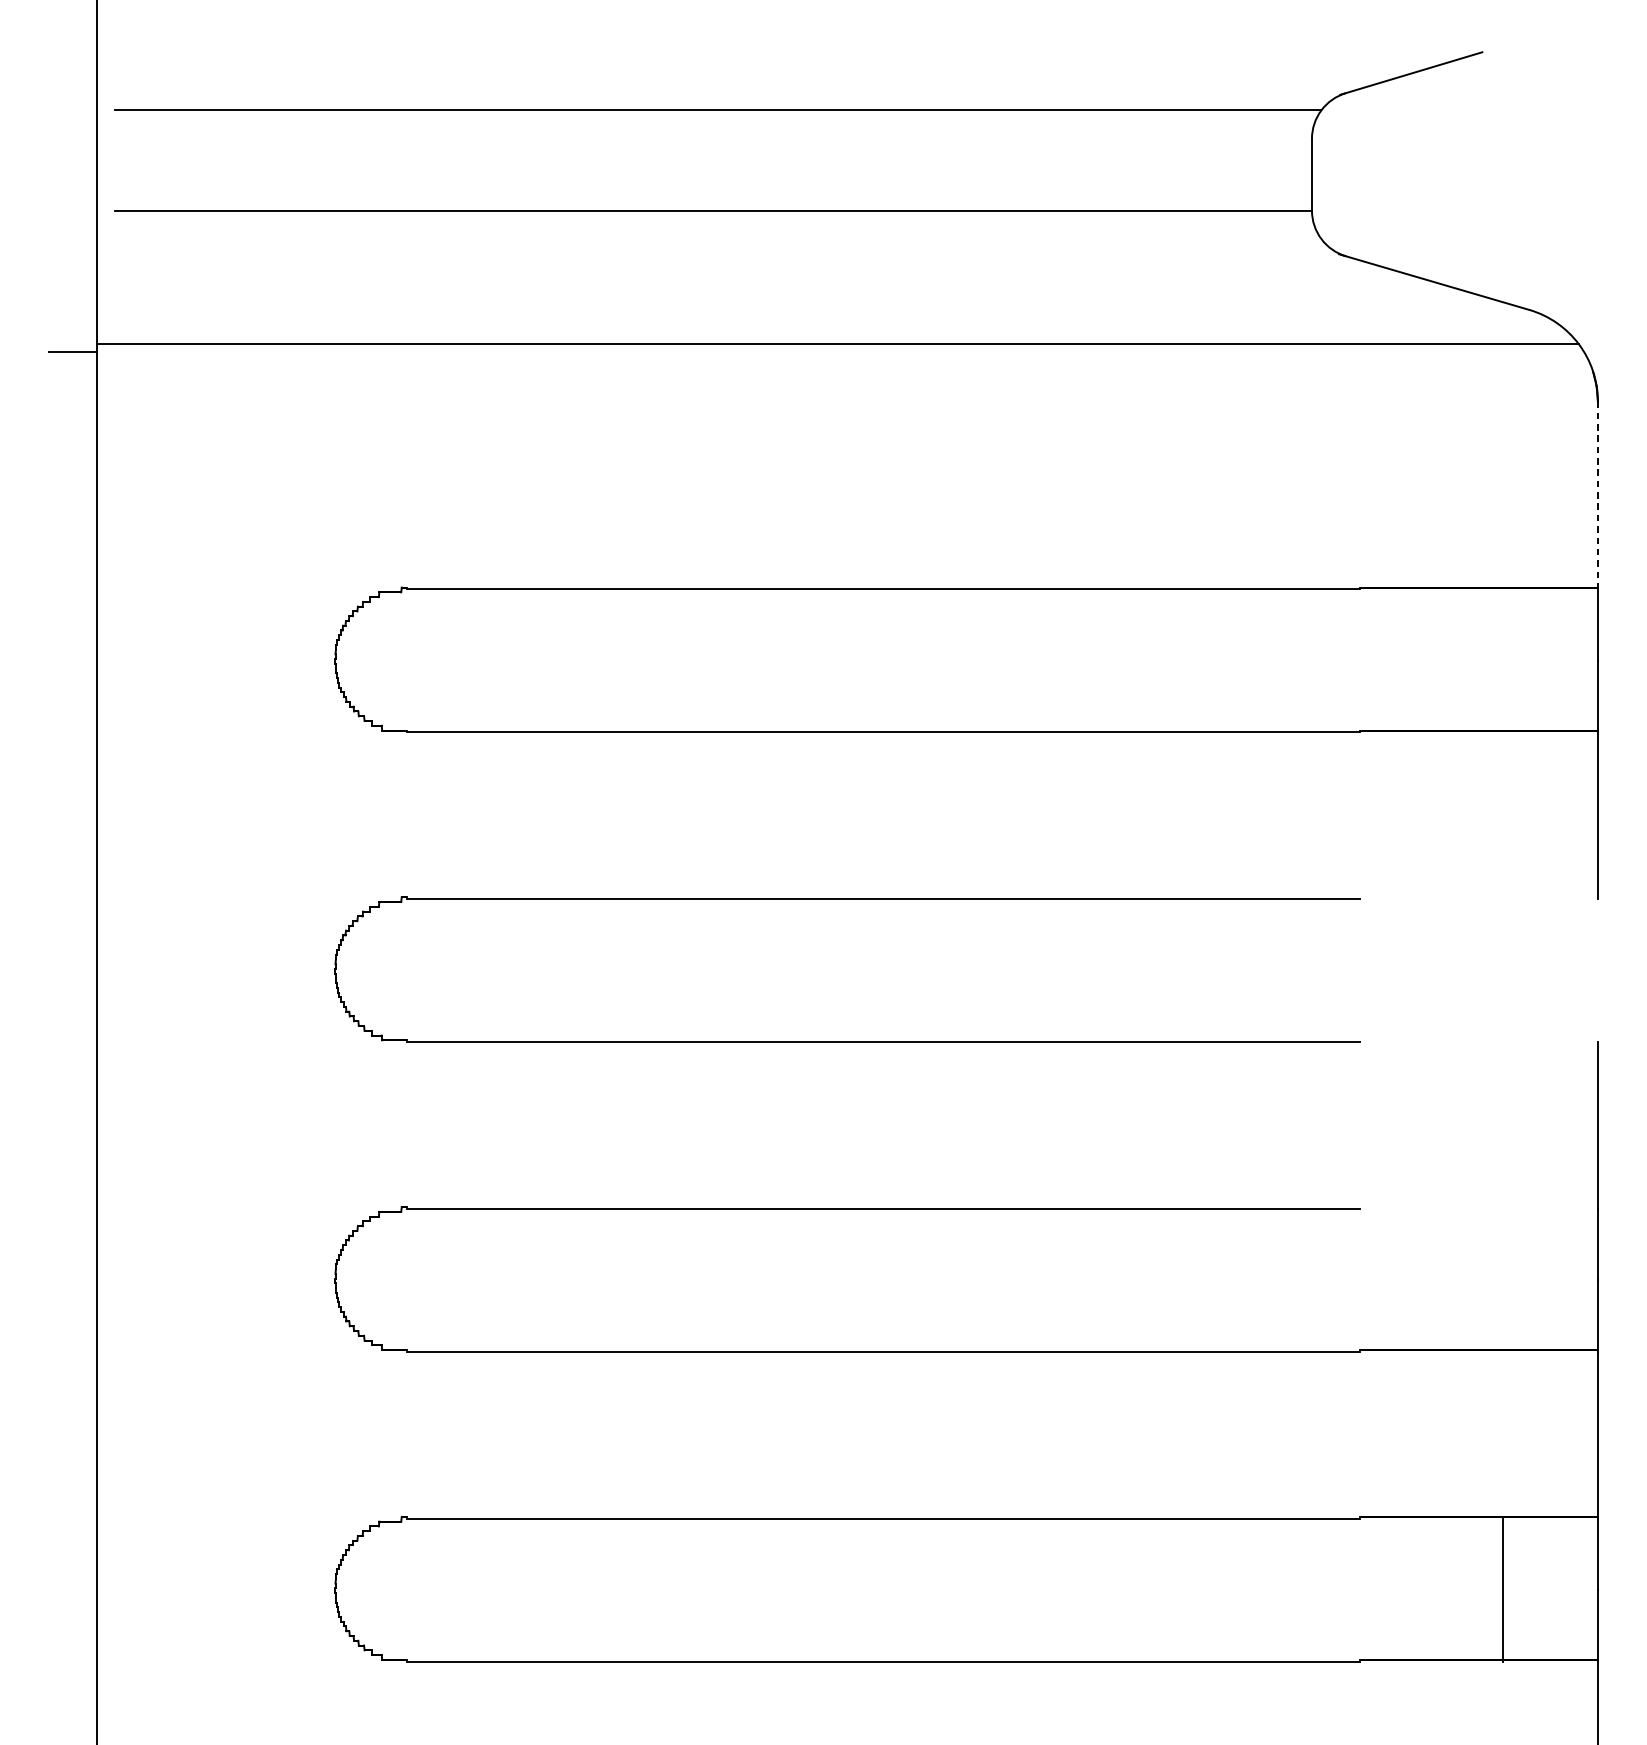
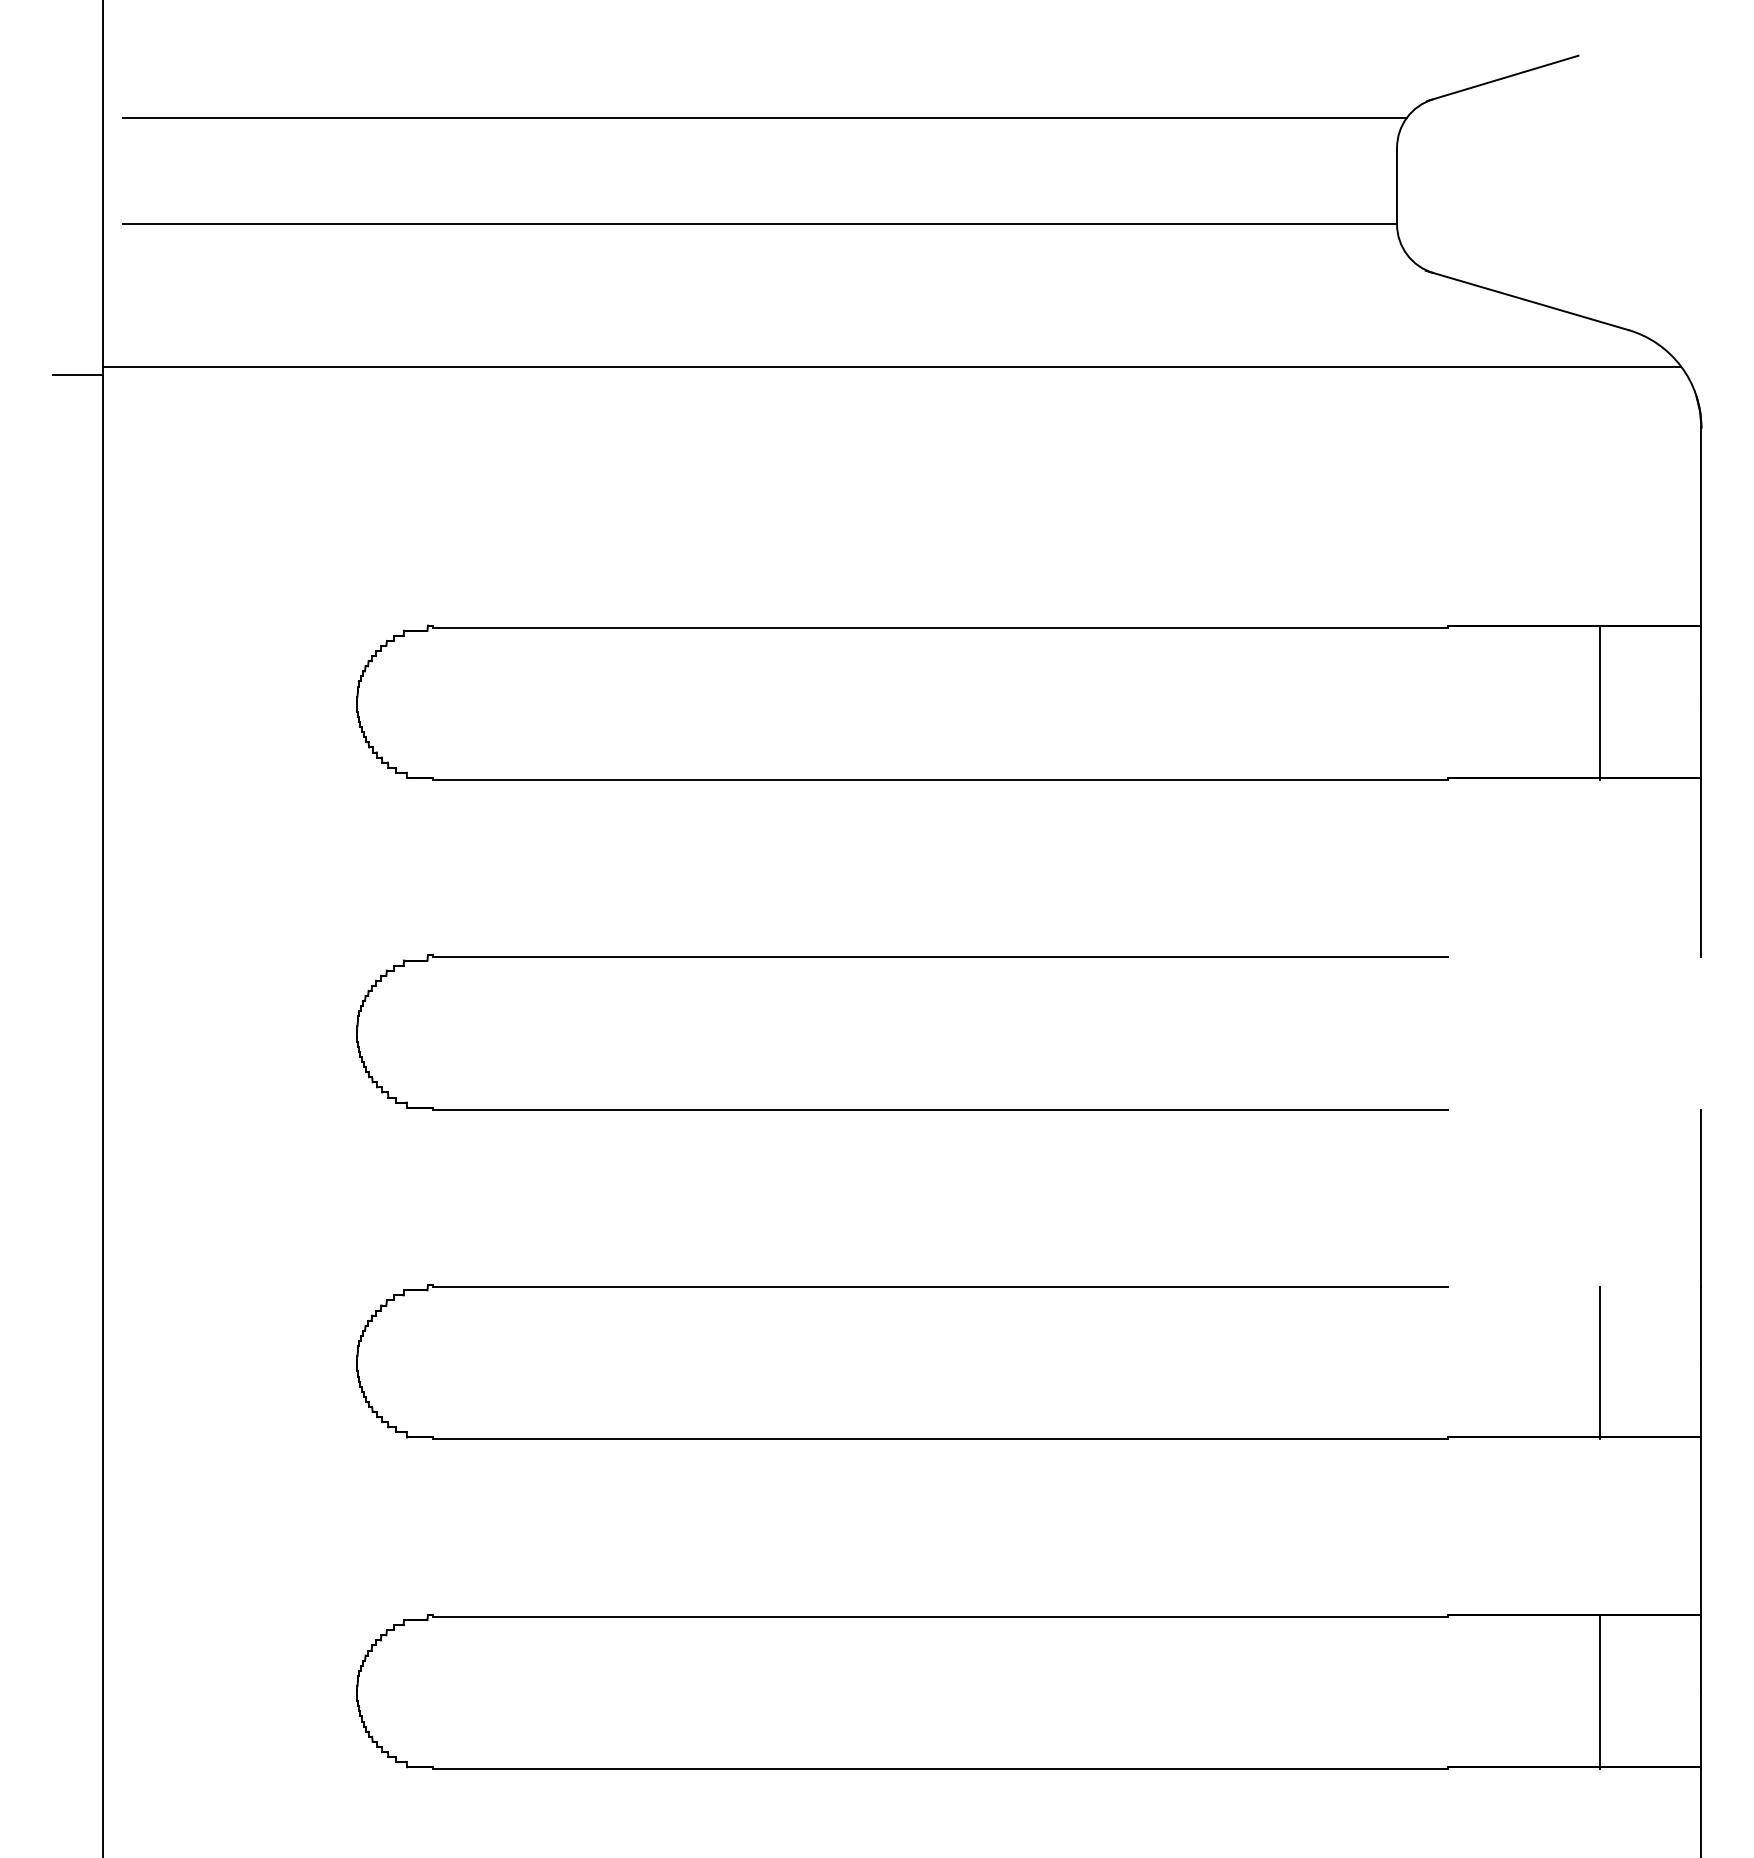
line: (1597, 495) -> (1701, 527), dashed -> solid
line: (1502, 660) -> (1599, 703), added
line: (1502, 1280) -> (1599, 1363), added

